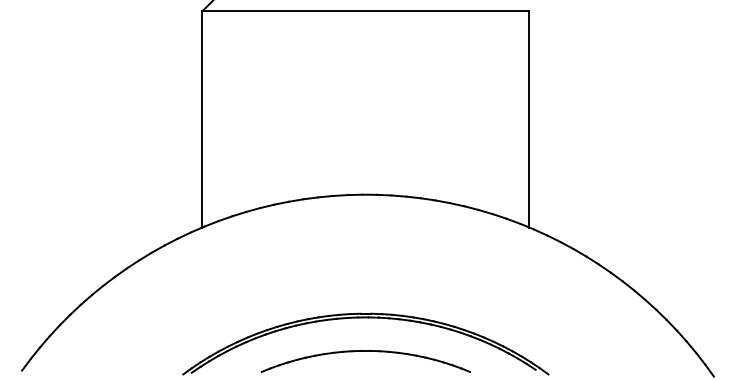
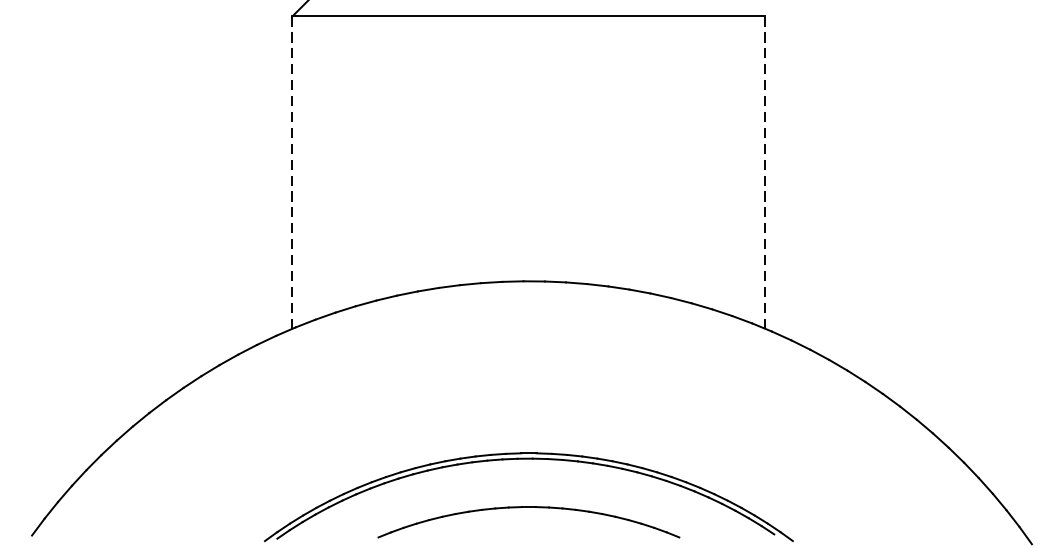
line: (202, 118) -> (292, 171), solid -> dashed
line: (529, 118) -> (765, 171), solid -> dashed

